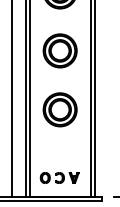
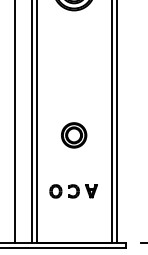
part: (59, 50) -> (73, 62), removed
part: (59, 109) -> (73, 135), size x0.6
part: (59, 178) -> (73, 191), moved

